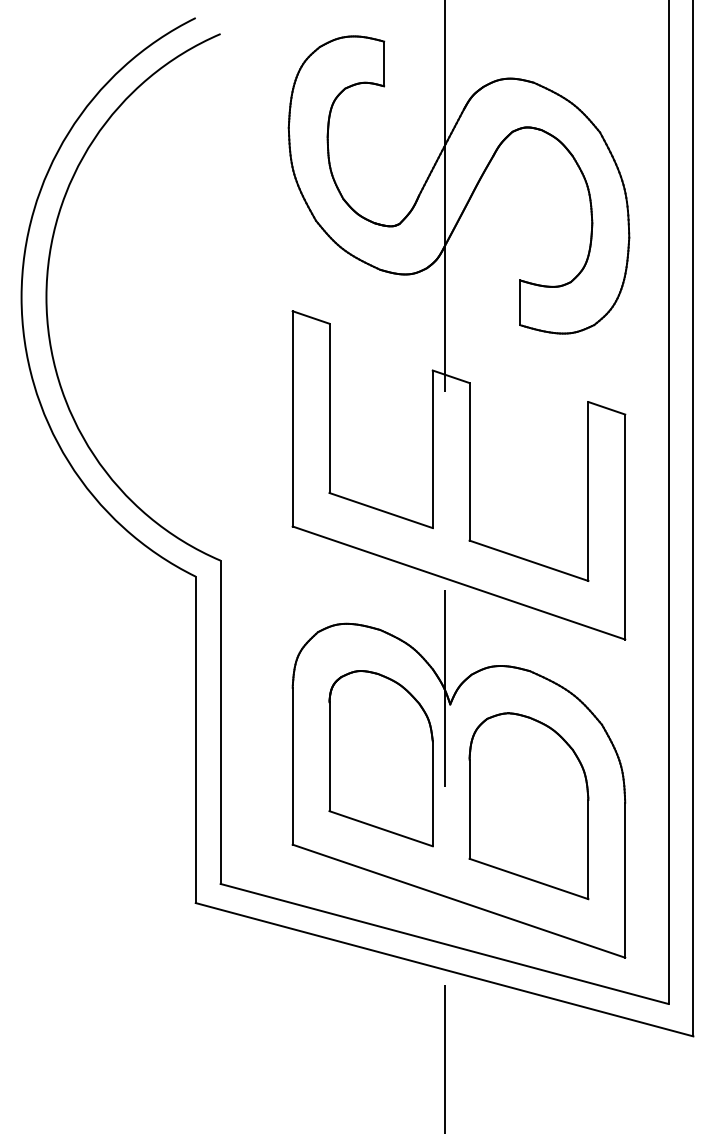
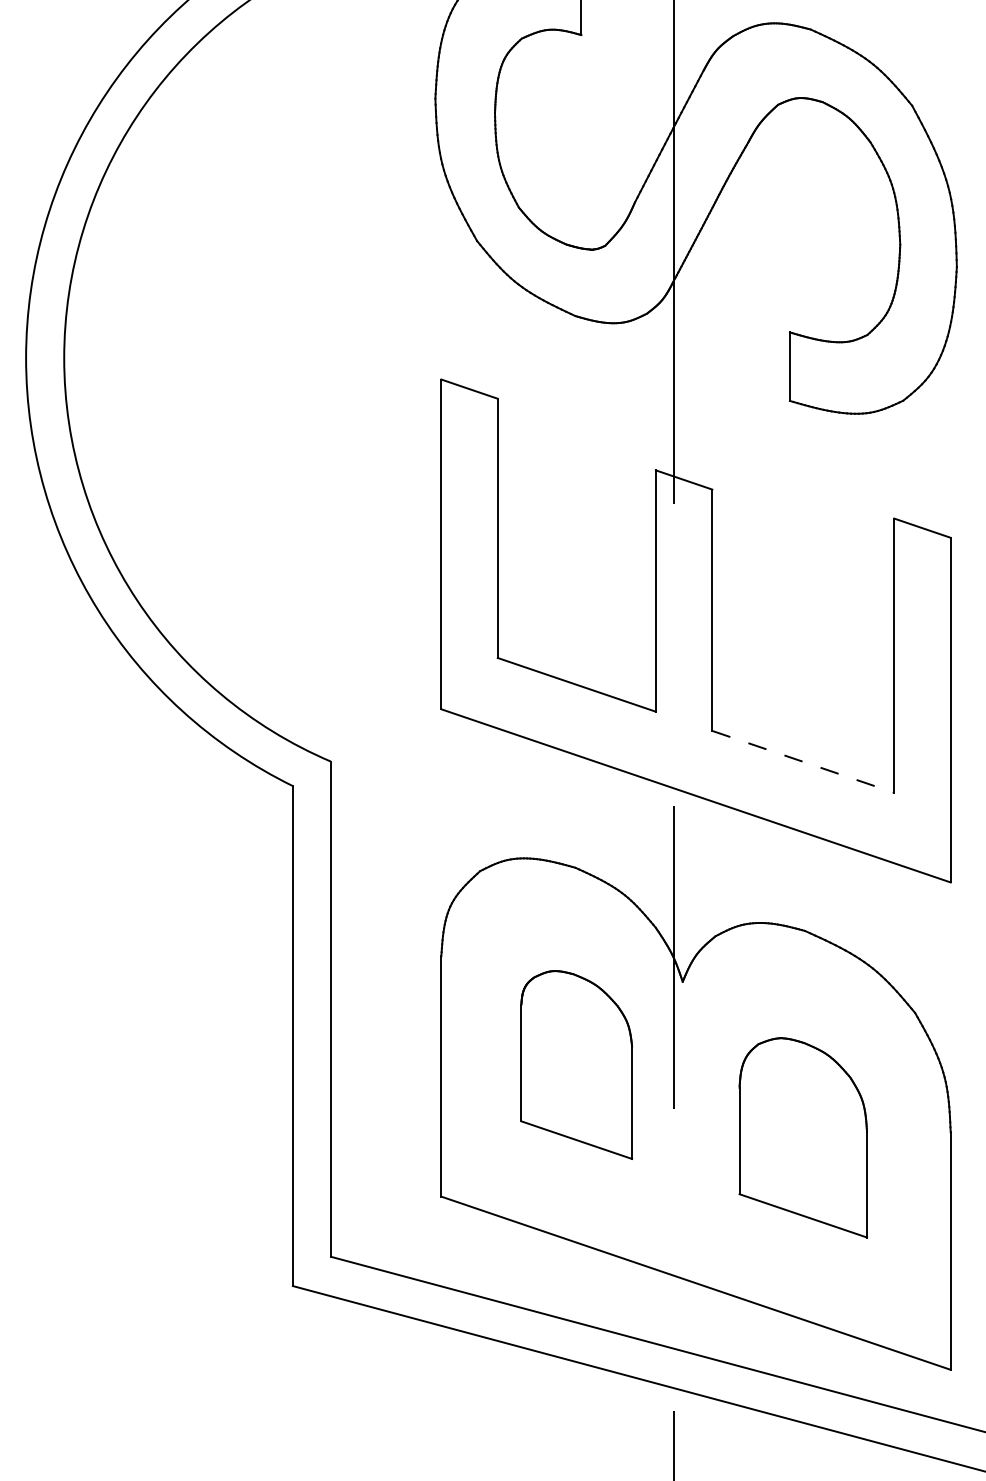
line: (528, 560) -> (802, 761), solid -> dashed
part: (380, 758) -> (575, 1064), size x0.7
part: (528, 806) -> (802, 1138), size x0.7

